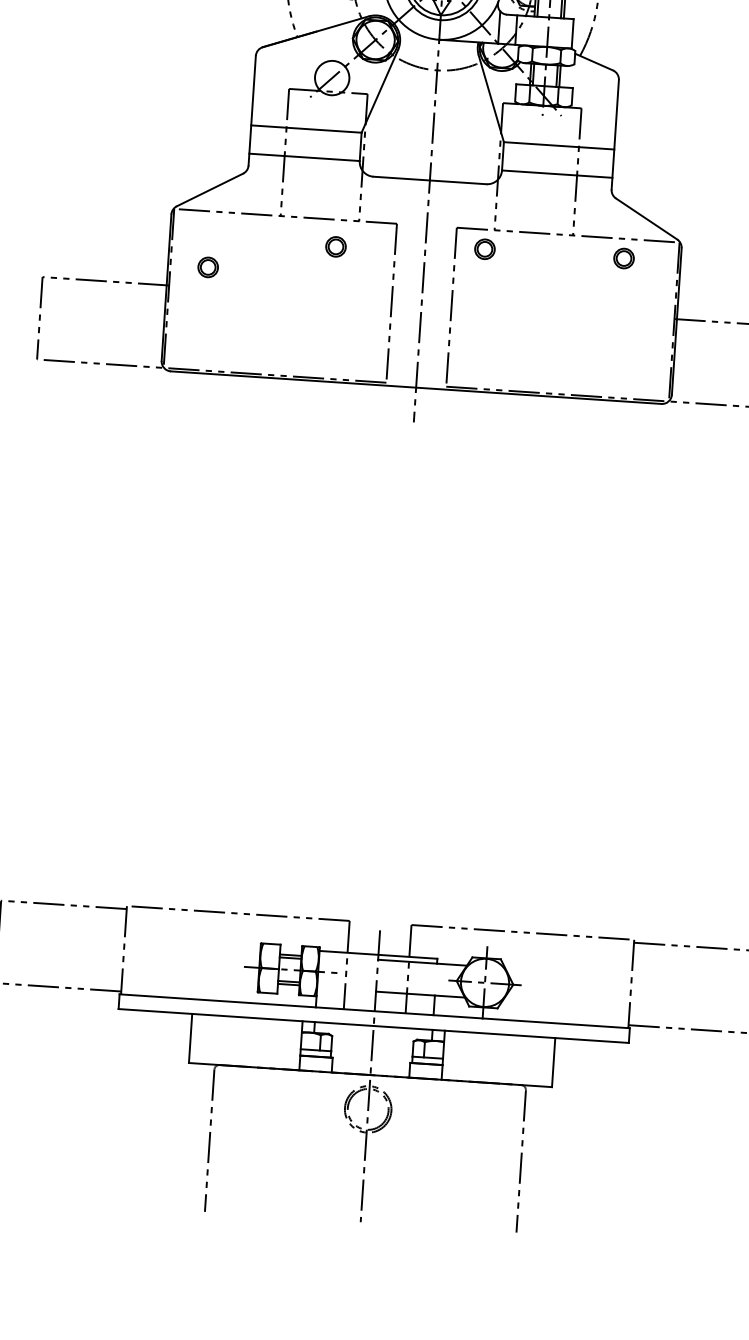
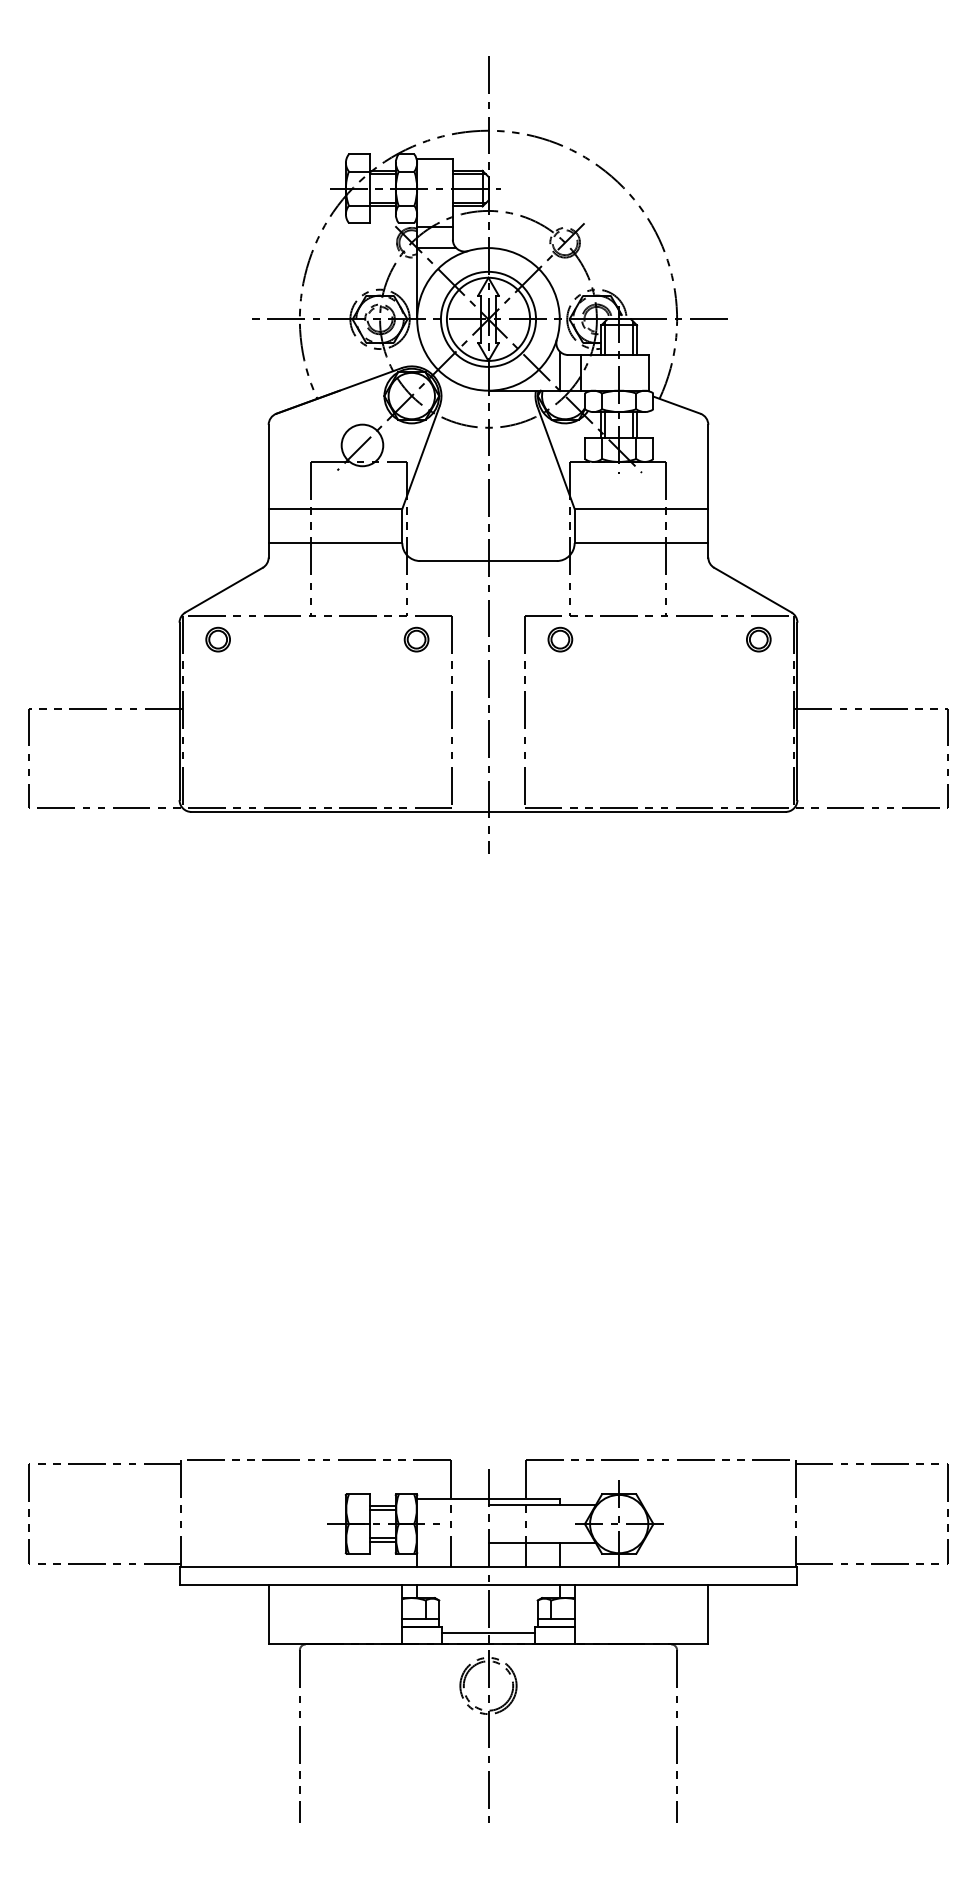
part: (335, 246) -> (416, 639), moved
part: (623, 258) -> (758, 639), moved
part: (207, 267) -> (217, 639), moved
line: (371, 1065) -> (488, 1632), added

